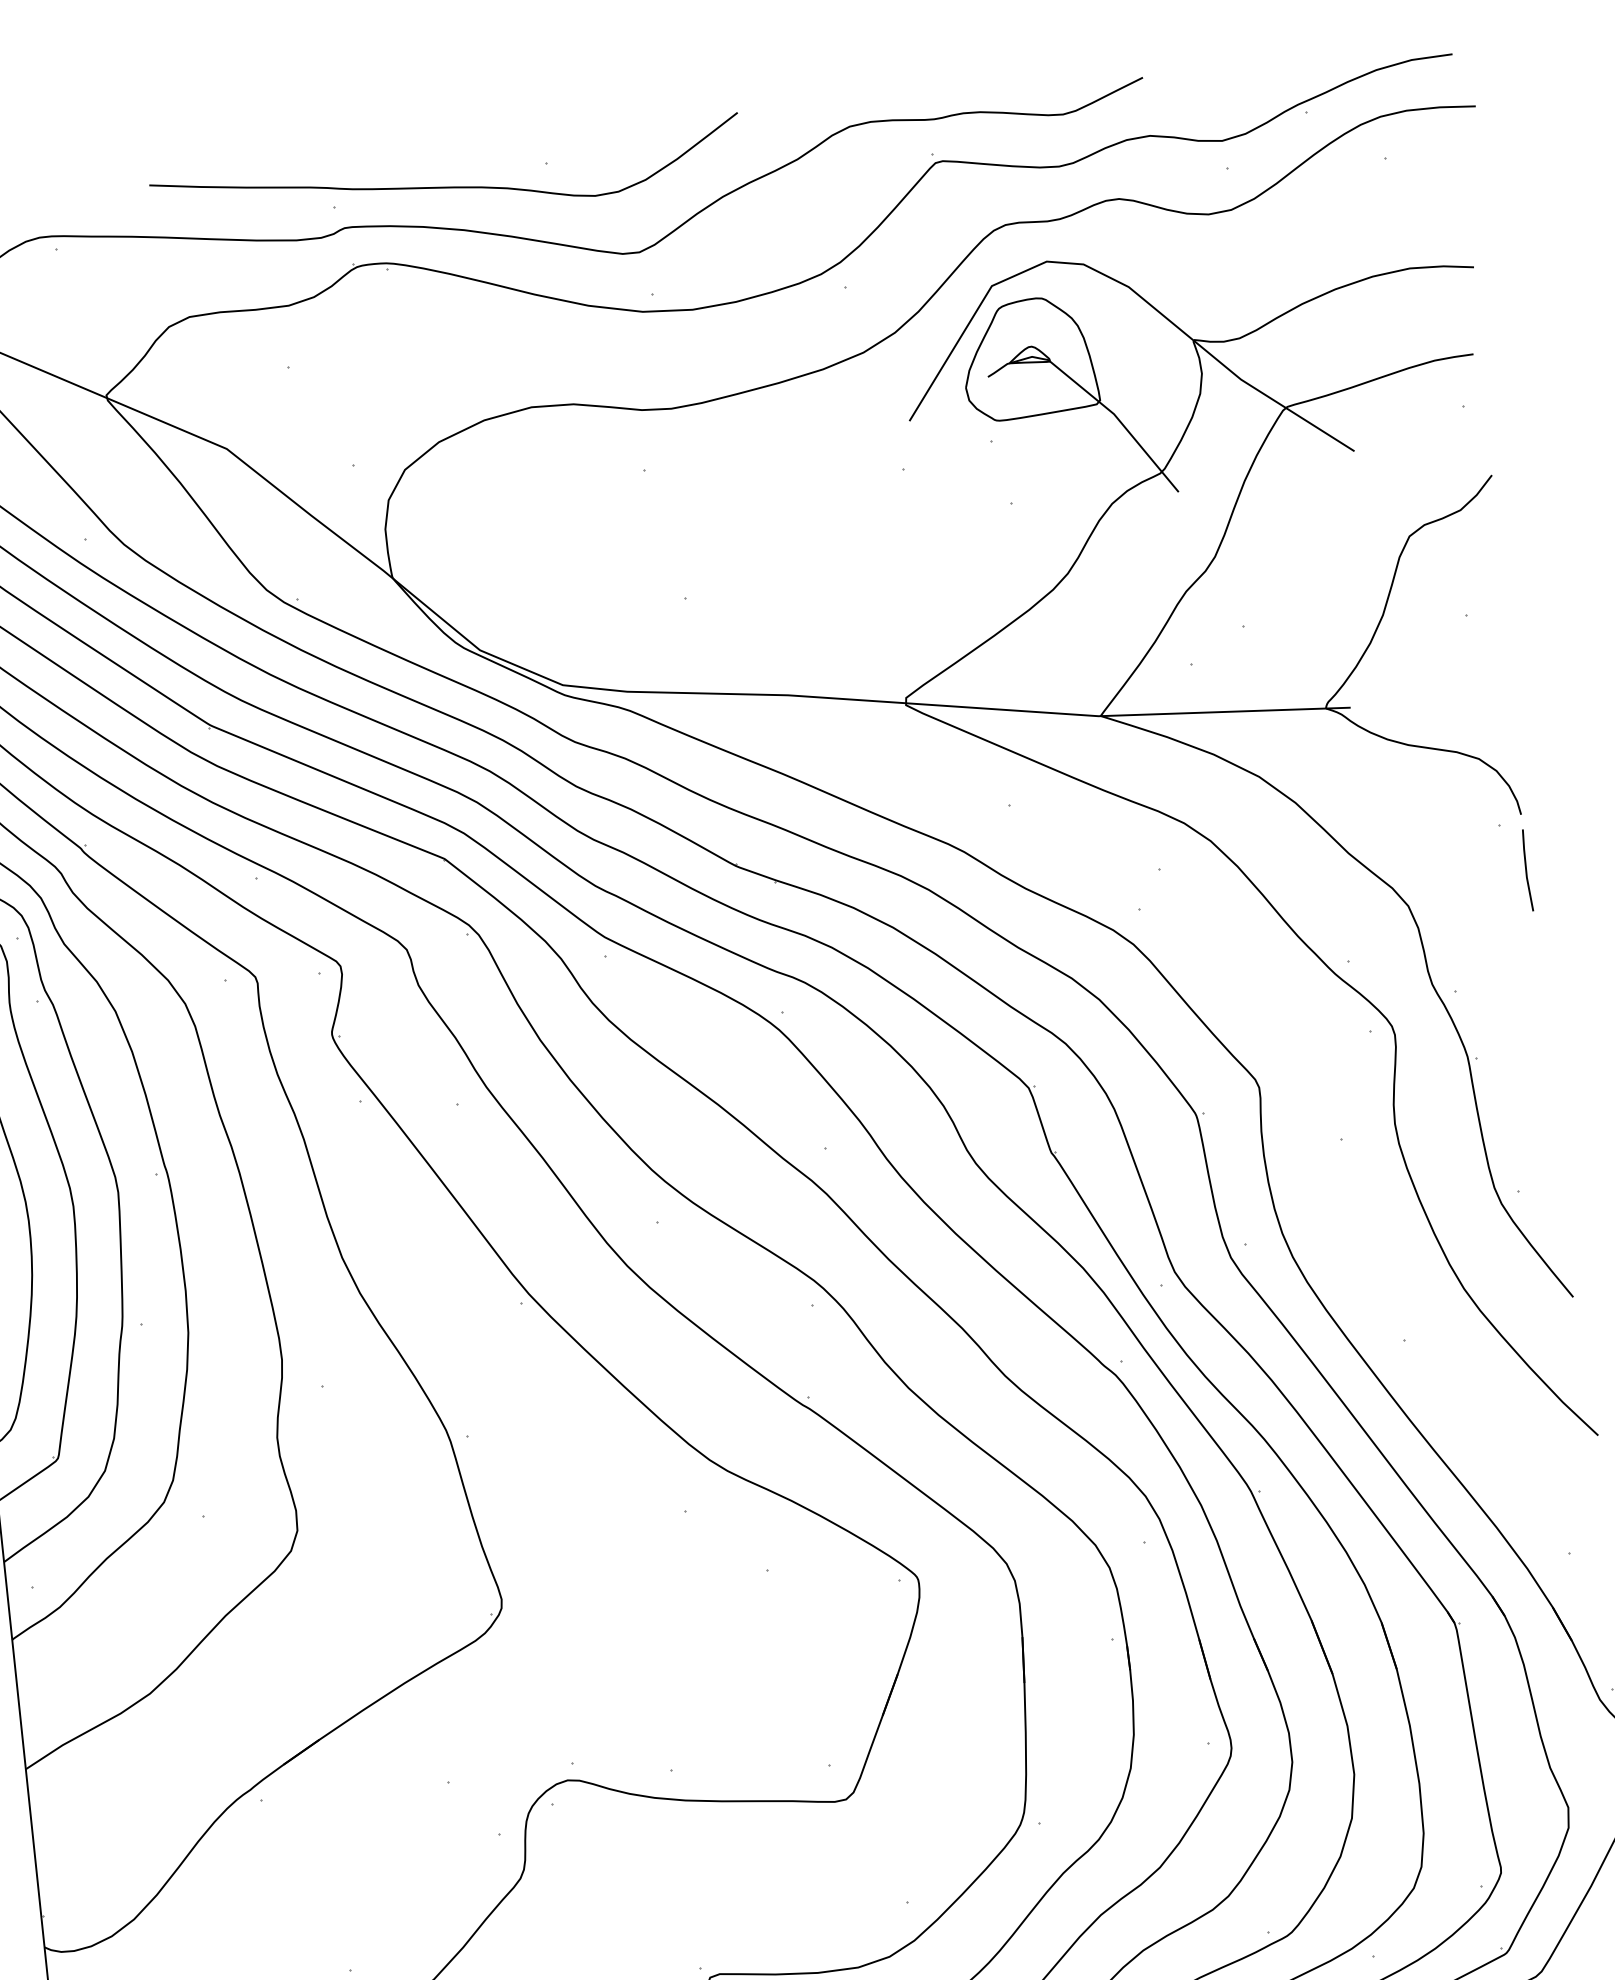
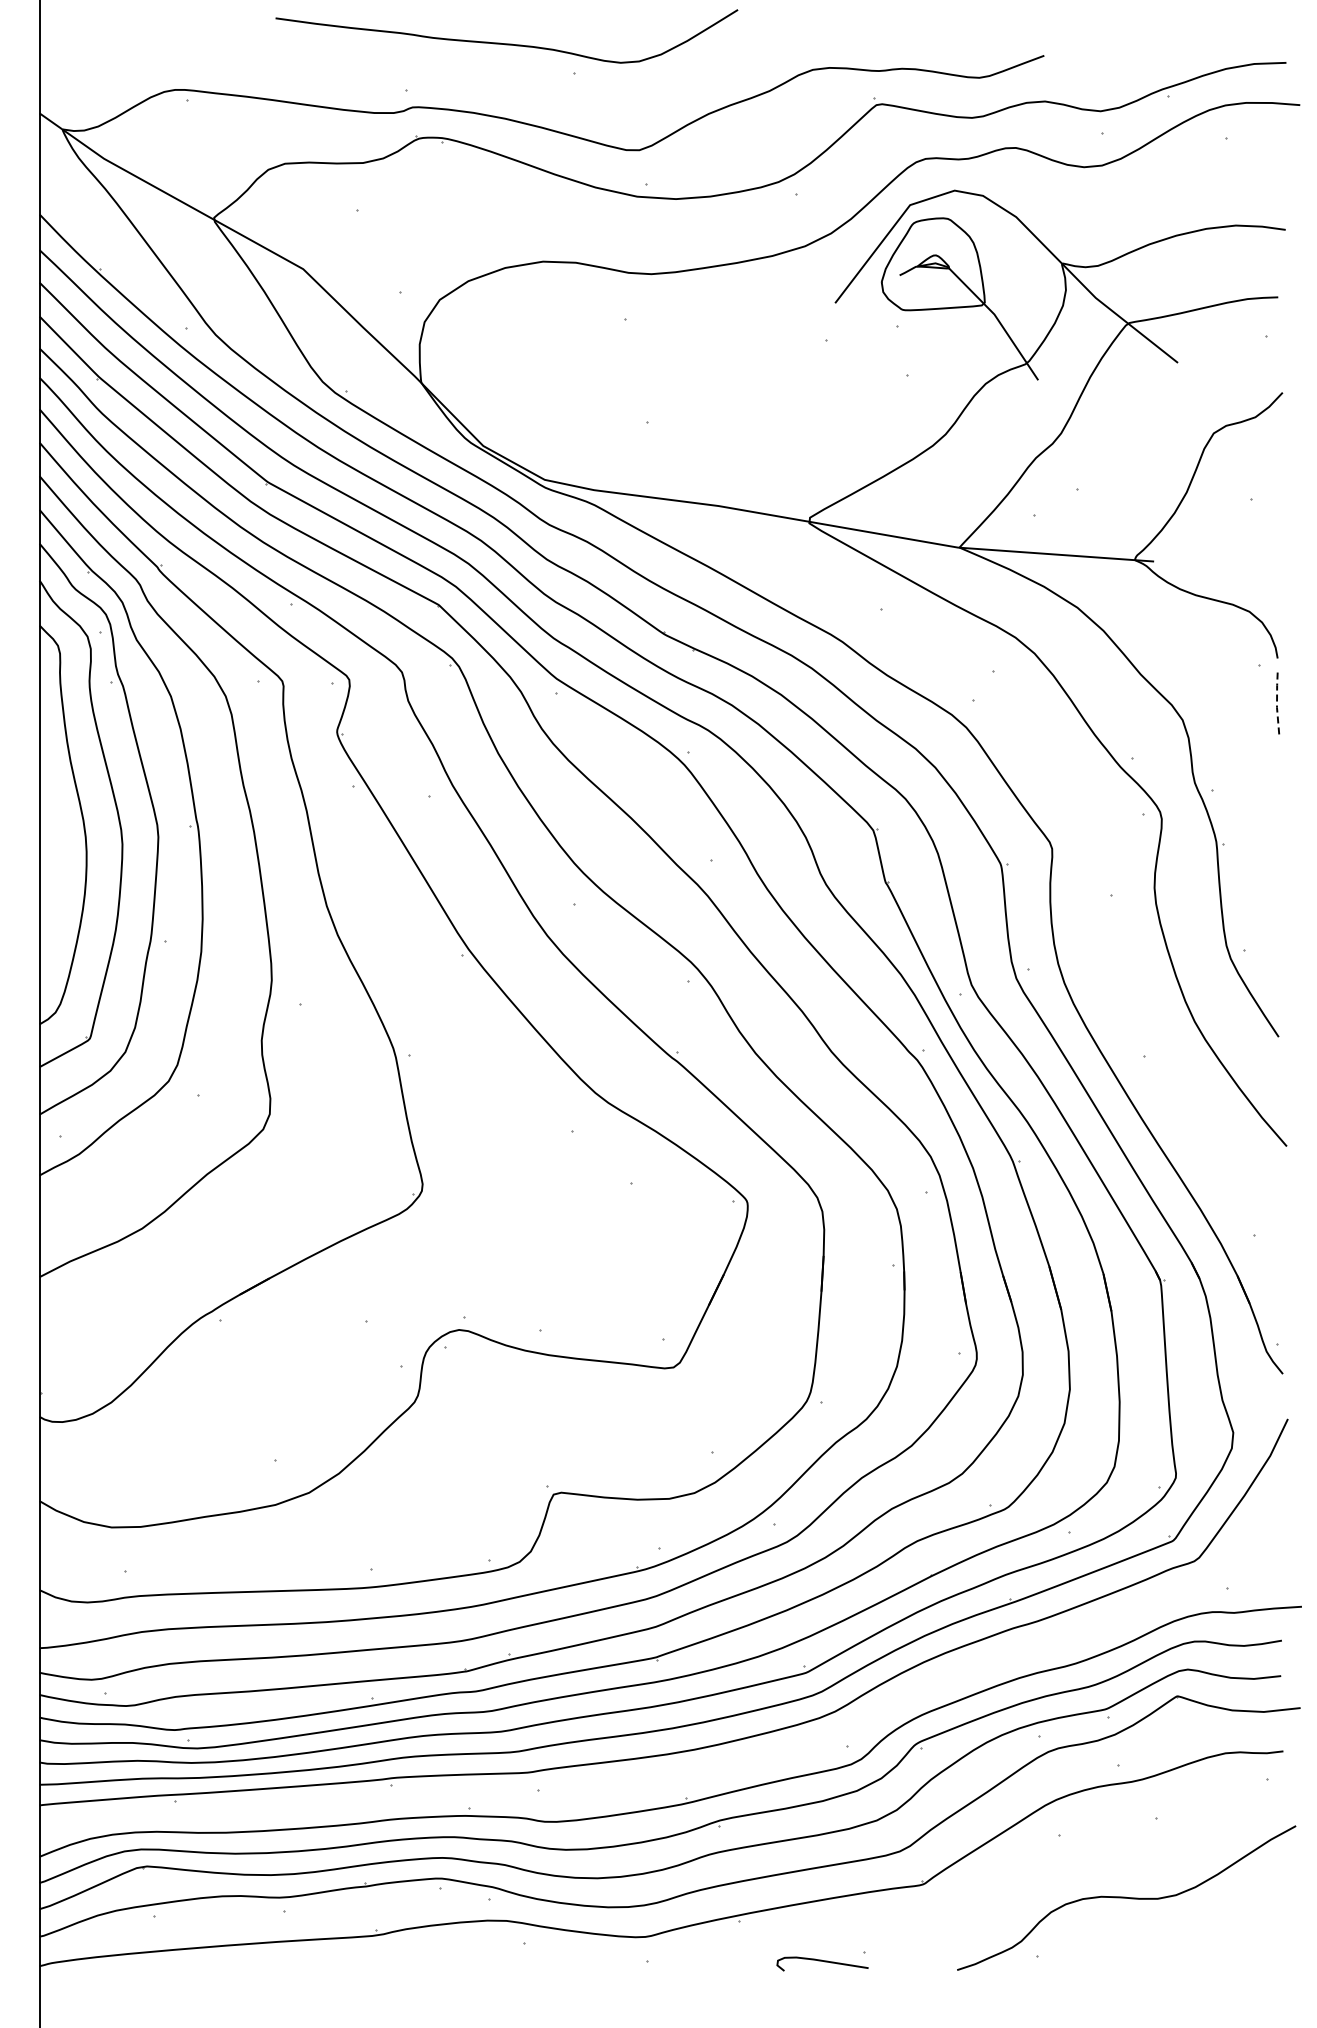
curve: (447, 186) -> (506, 43), moved
line: (1526, 869) -> (1277, 701), solid -> dashed

